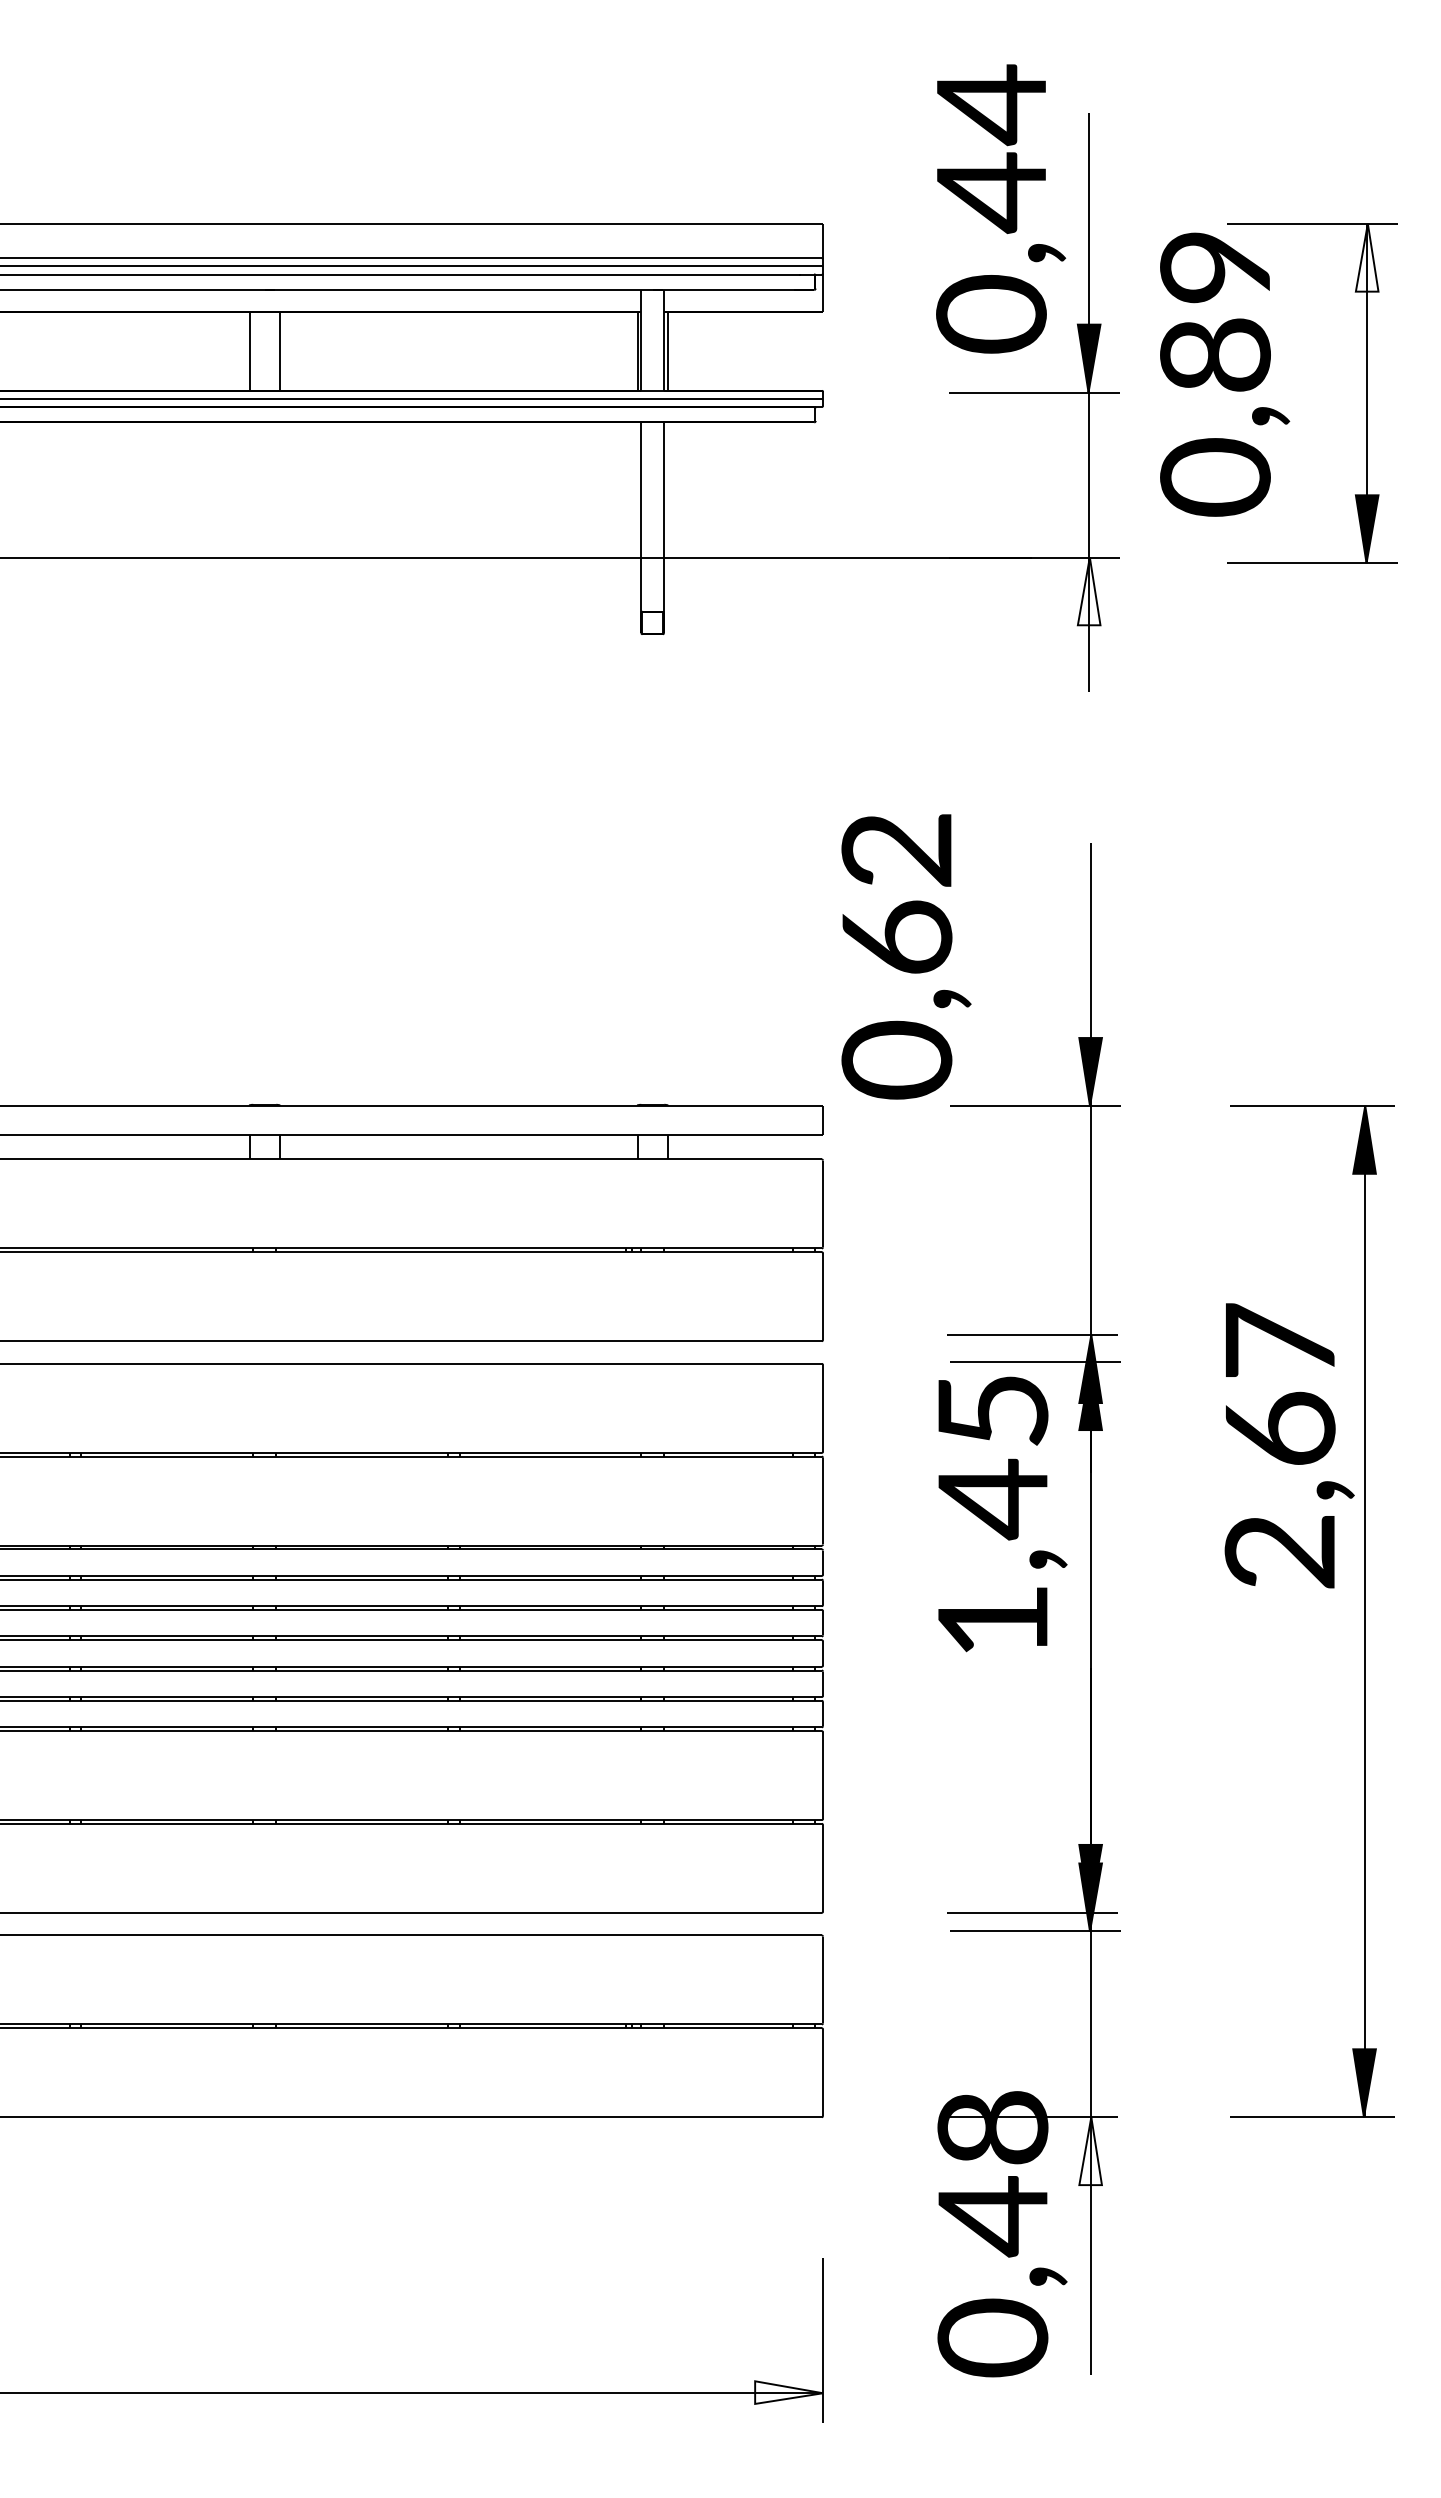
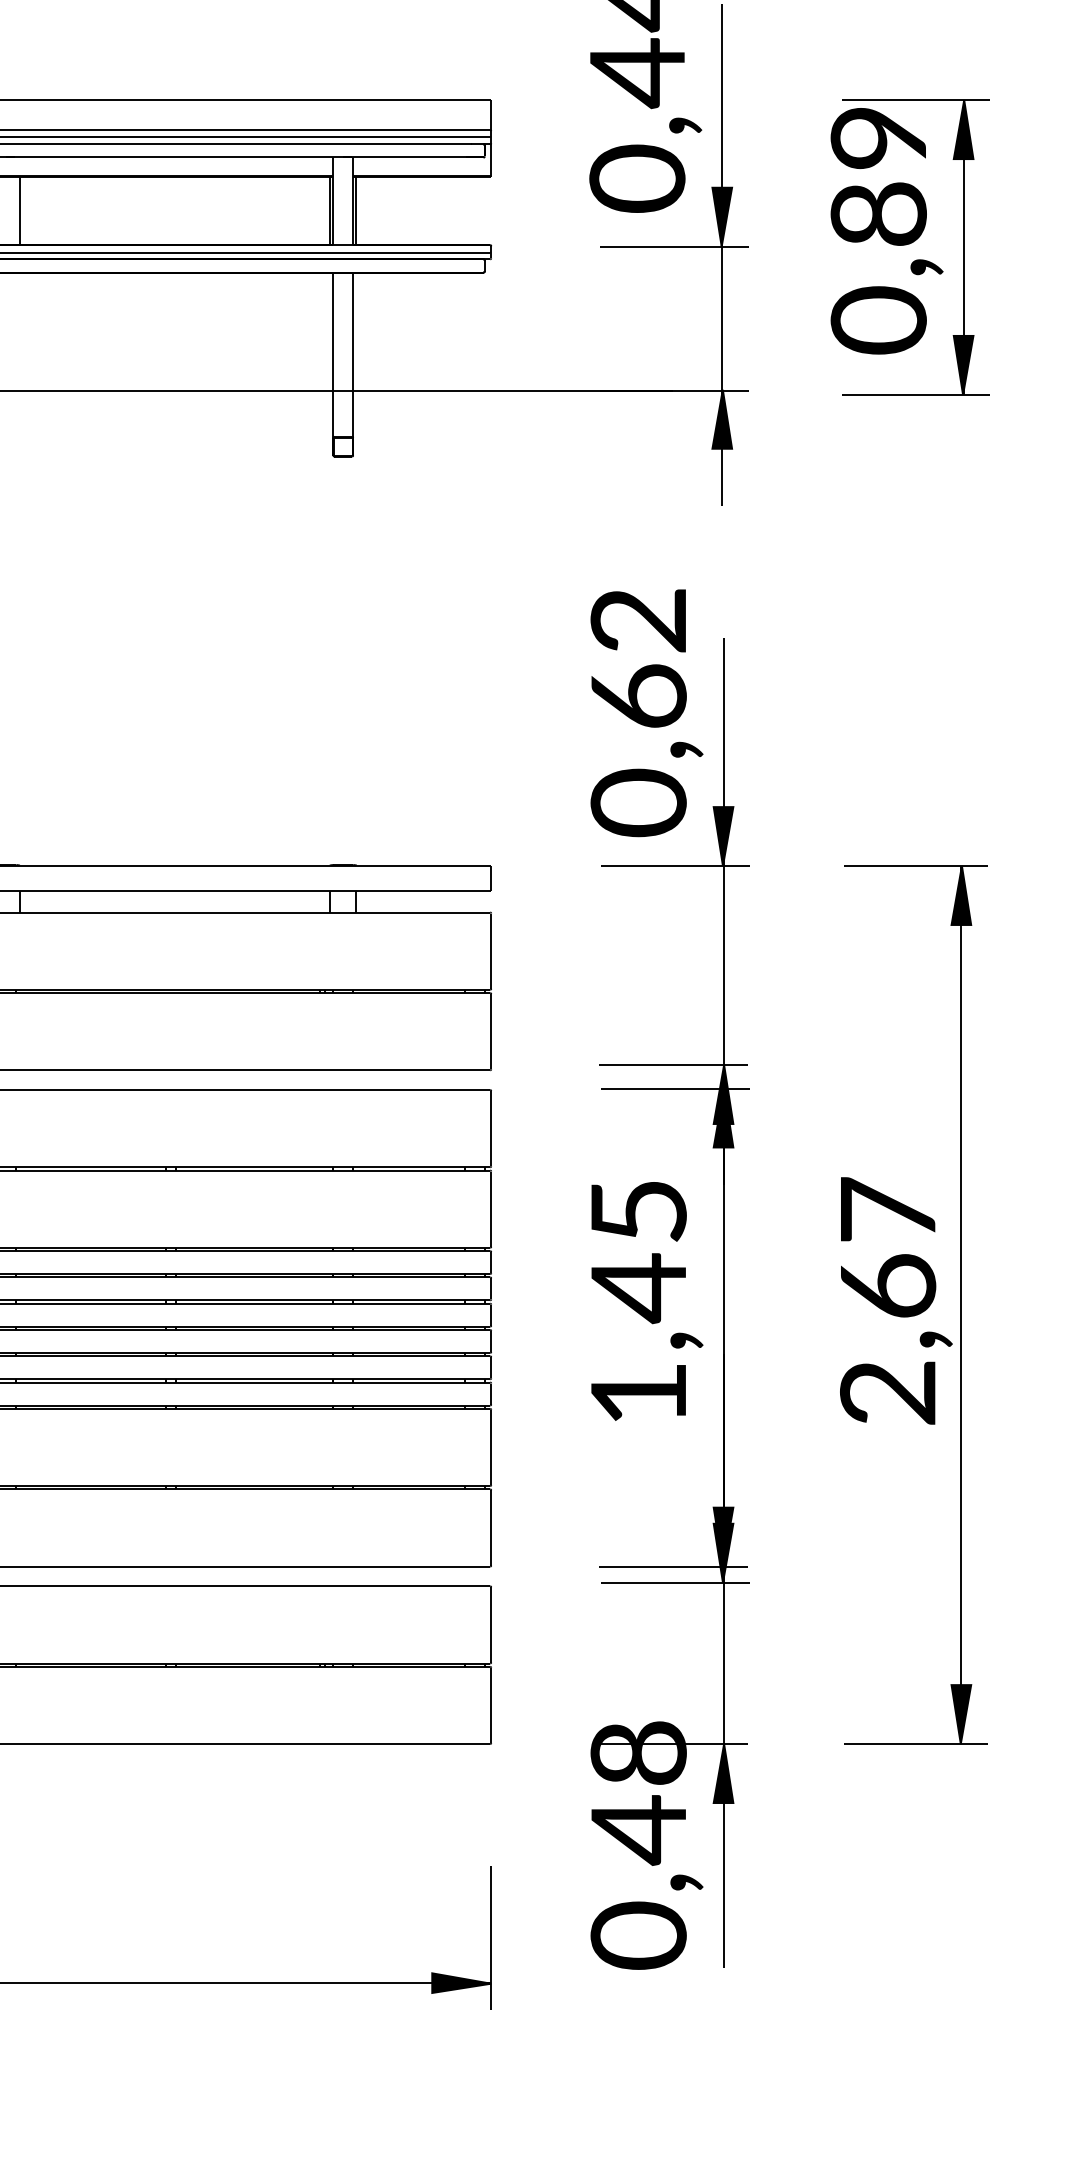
fill: (1366, 257) -> (963, 129), added
text: (1225, 374) -> (887, 231), moved
fill: (1088, 591) -> (721, 419), added
text: (906, 956) -> (647, 712), moved
text: (1289, 1445) -> (896, 1300), moved
text: (1002, 1514) -> (647, 1301), moved
fill: (1090, 2151) -> (723, 1773), added
fill: (789, 2392) -> (462, 1983), added

